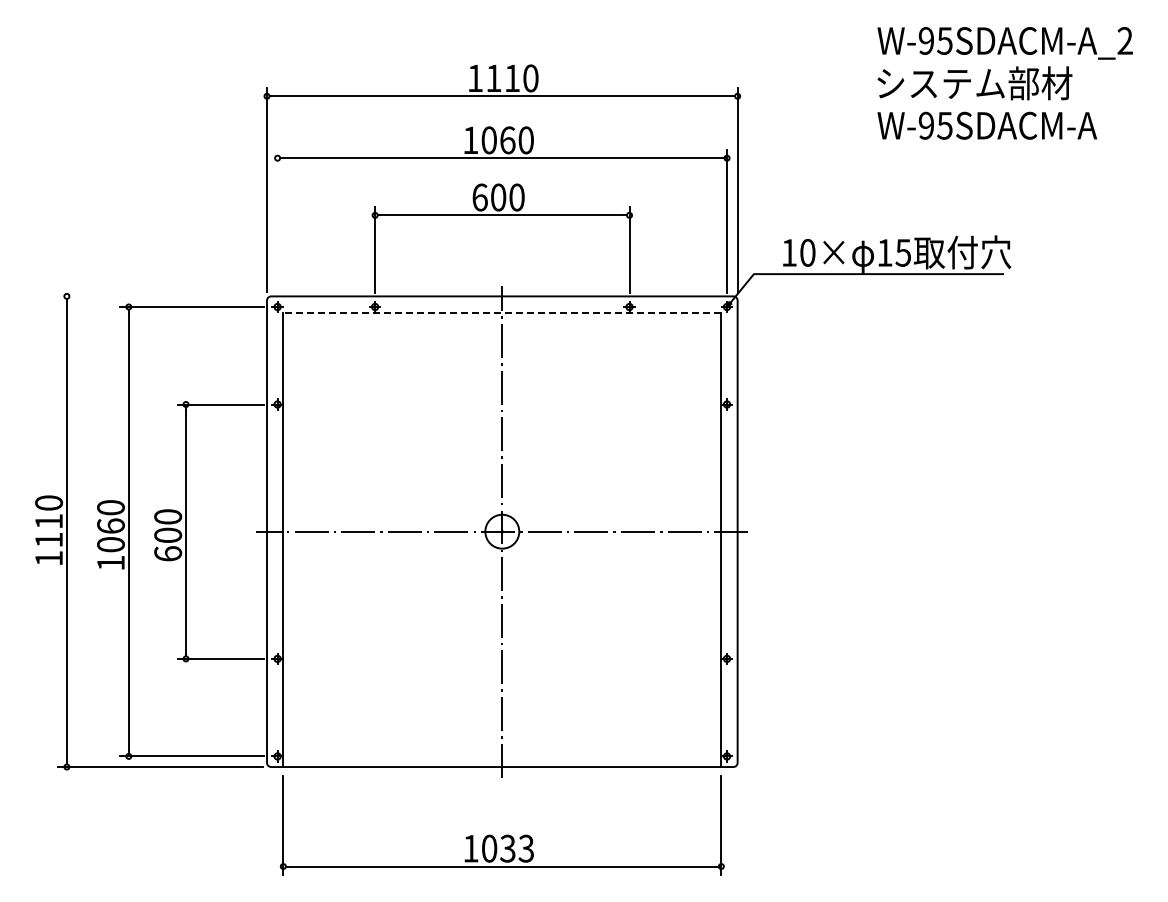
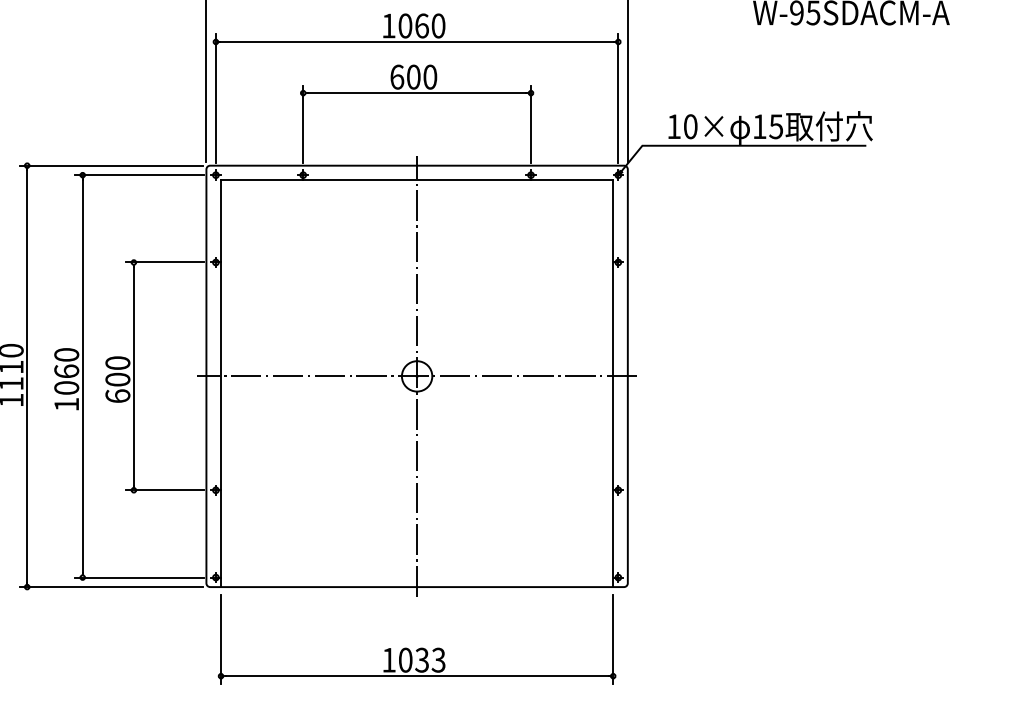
line: (277, 221) -> (215, 98), added
line: (160, 296) -> (111, 165), added
line: (502, 312) -> (417, 180), dashed -> solid

